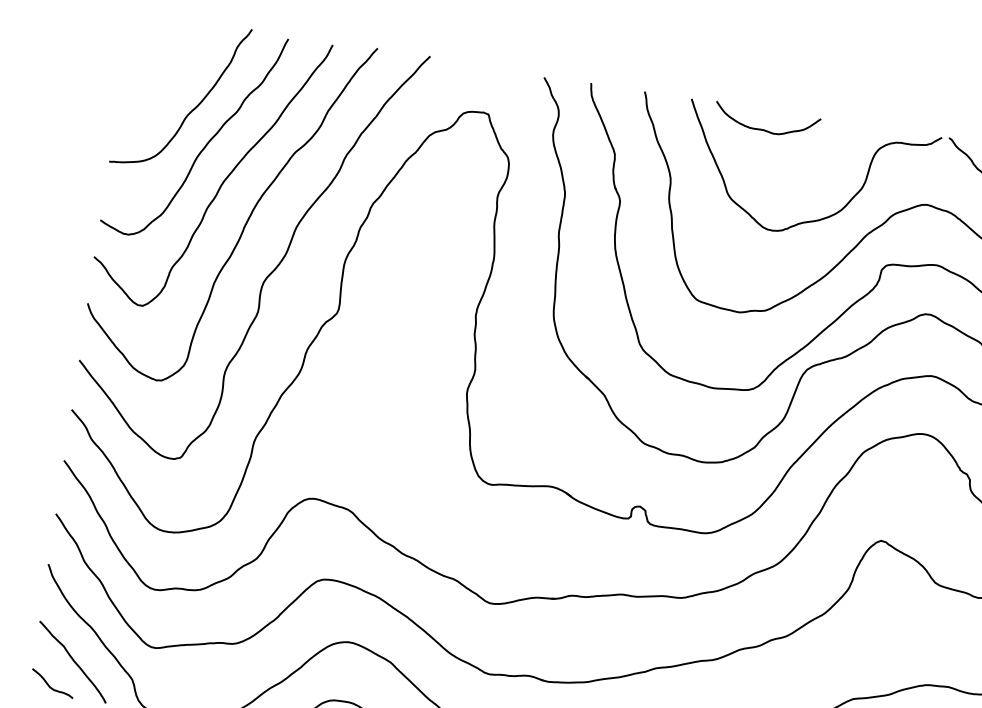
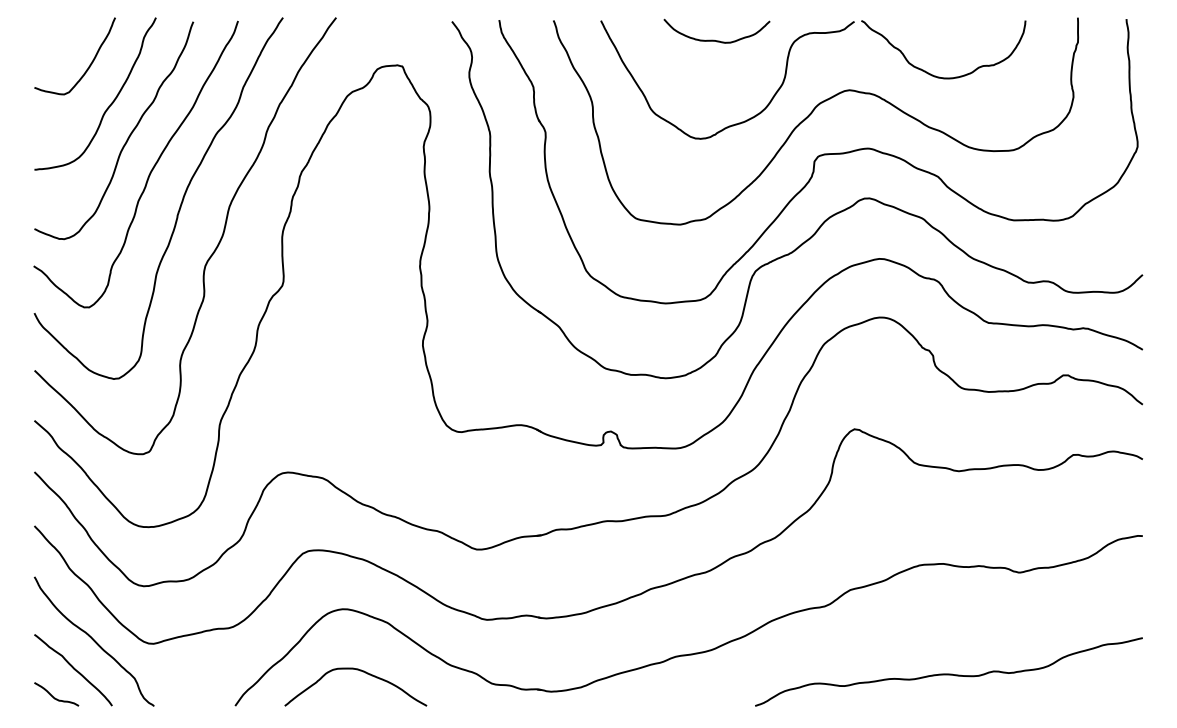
curve: (179, 65) -> (89, 64), added
curve: (762, 128) -> (713, 39), moved

